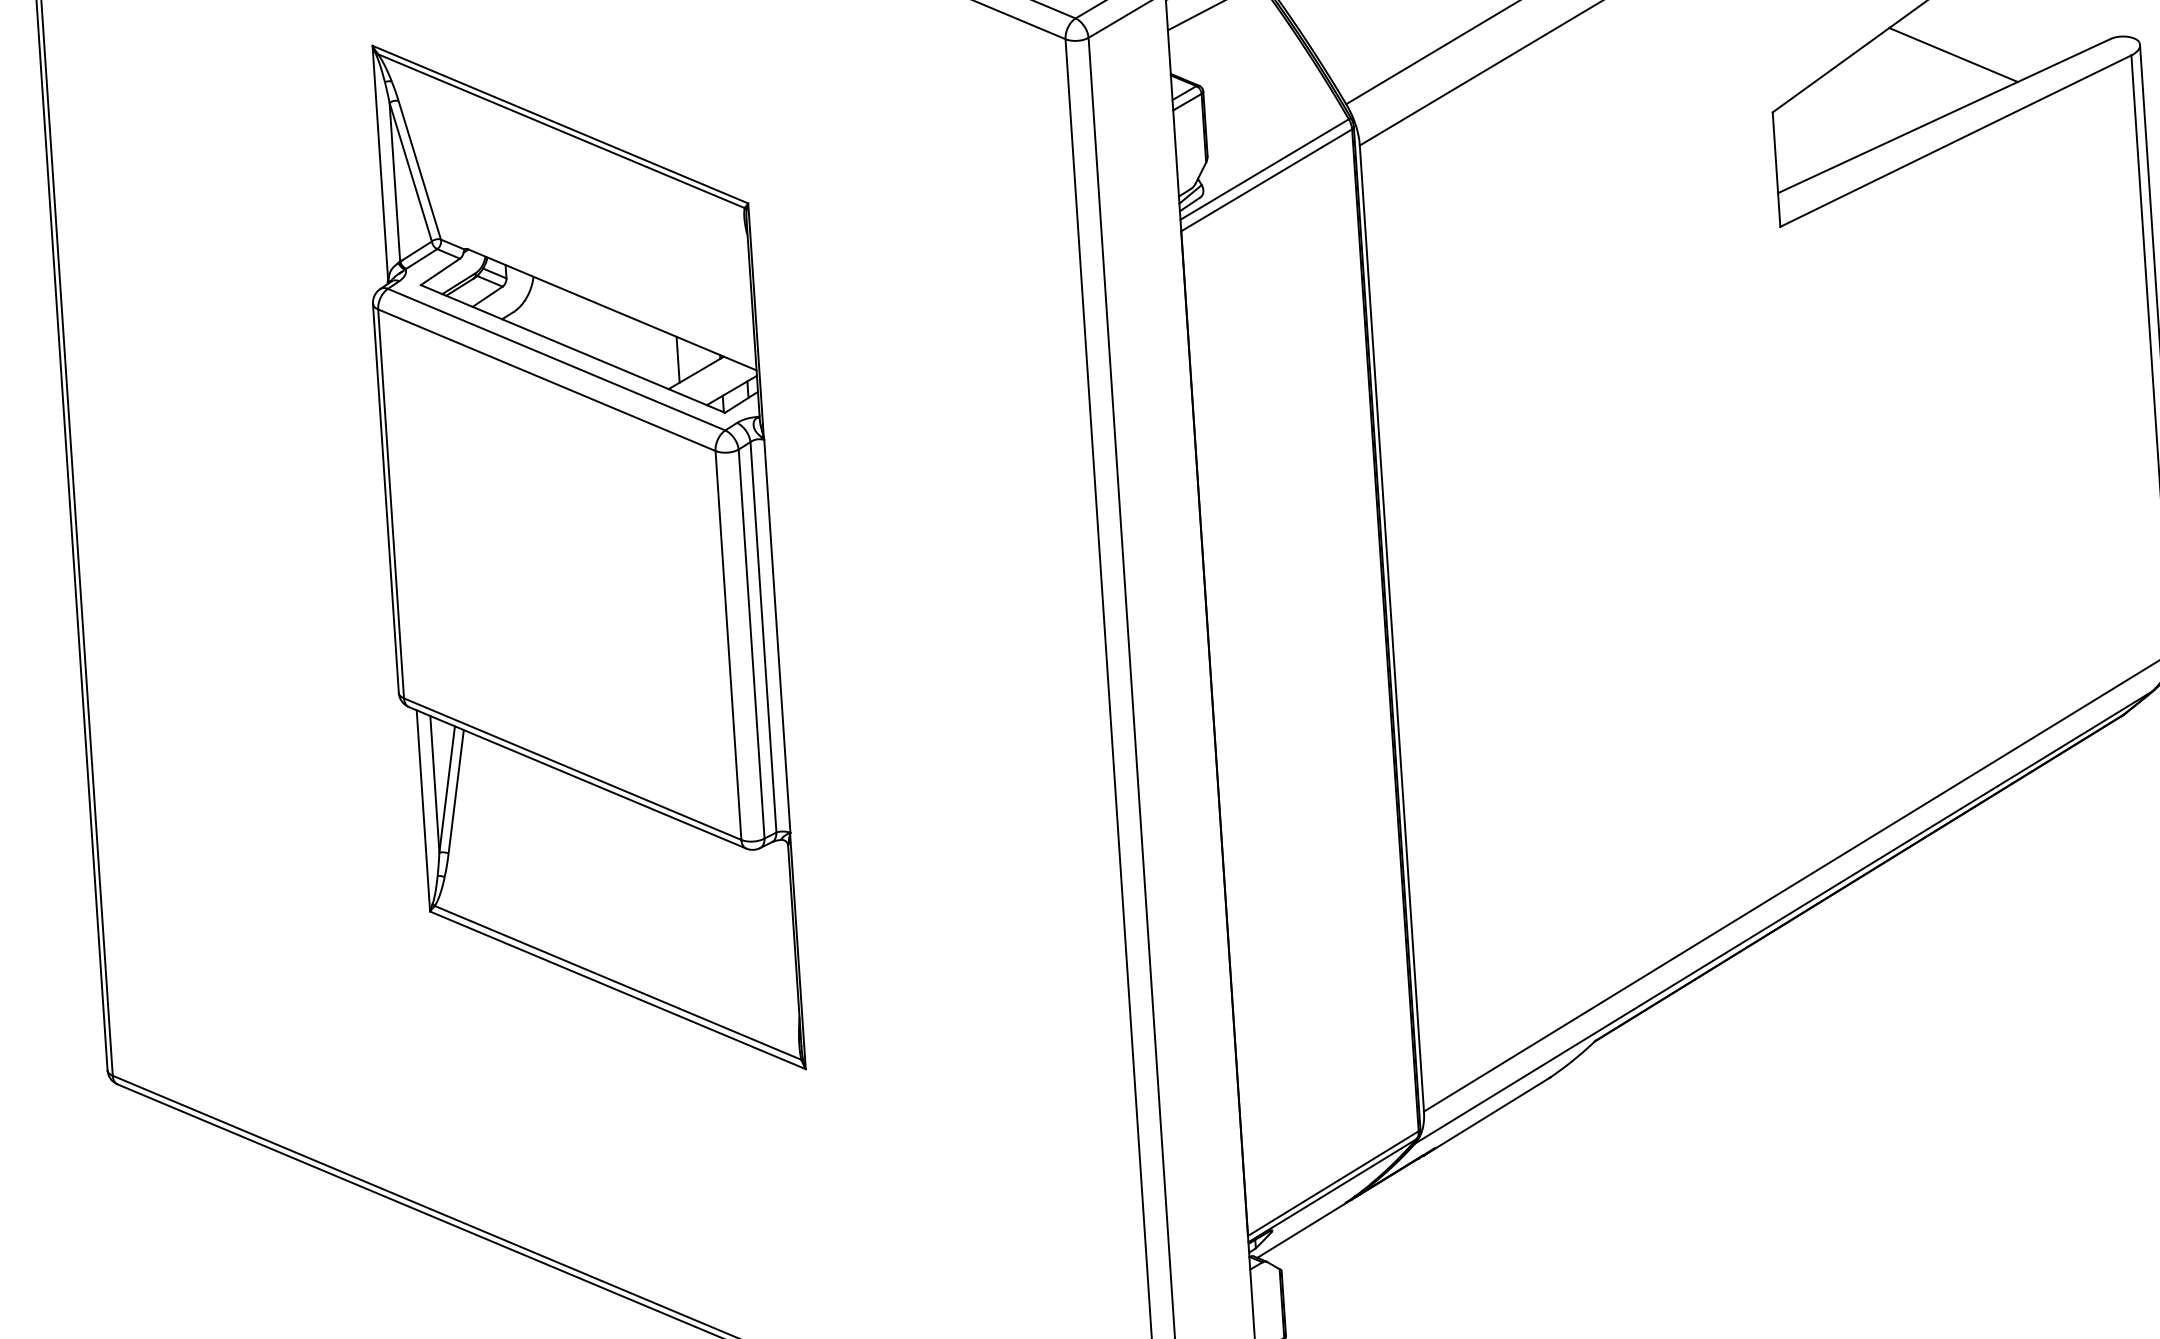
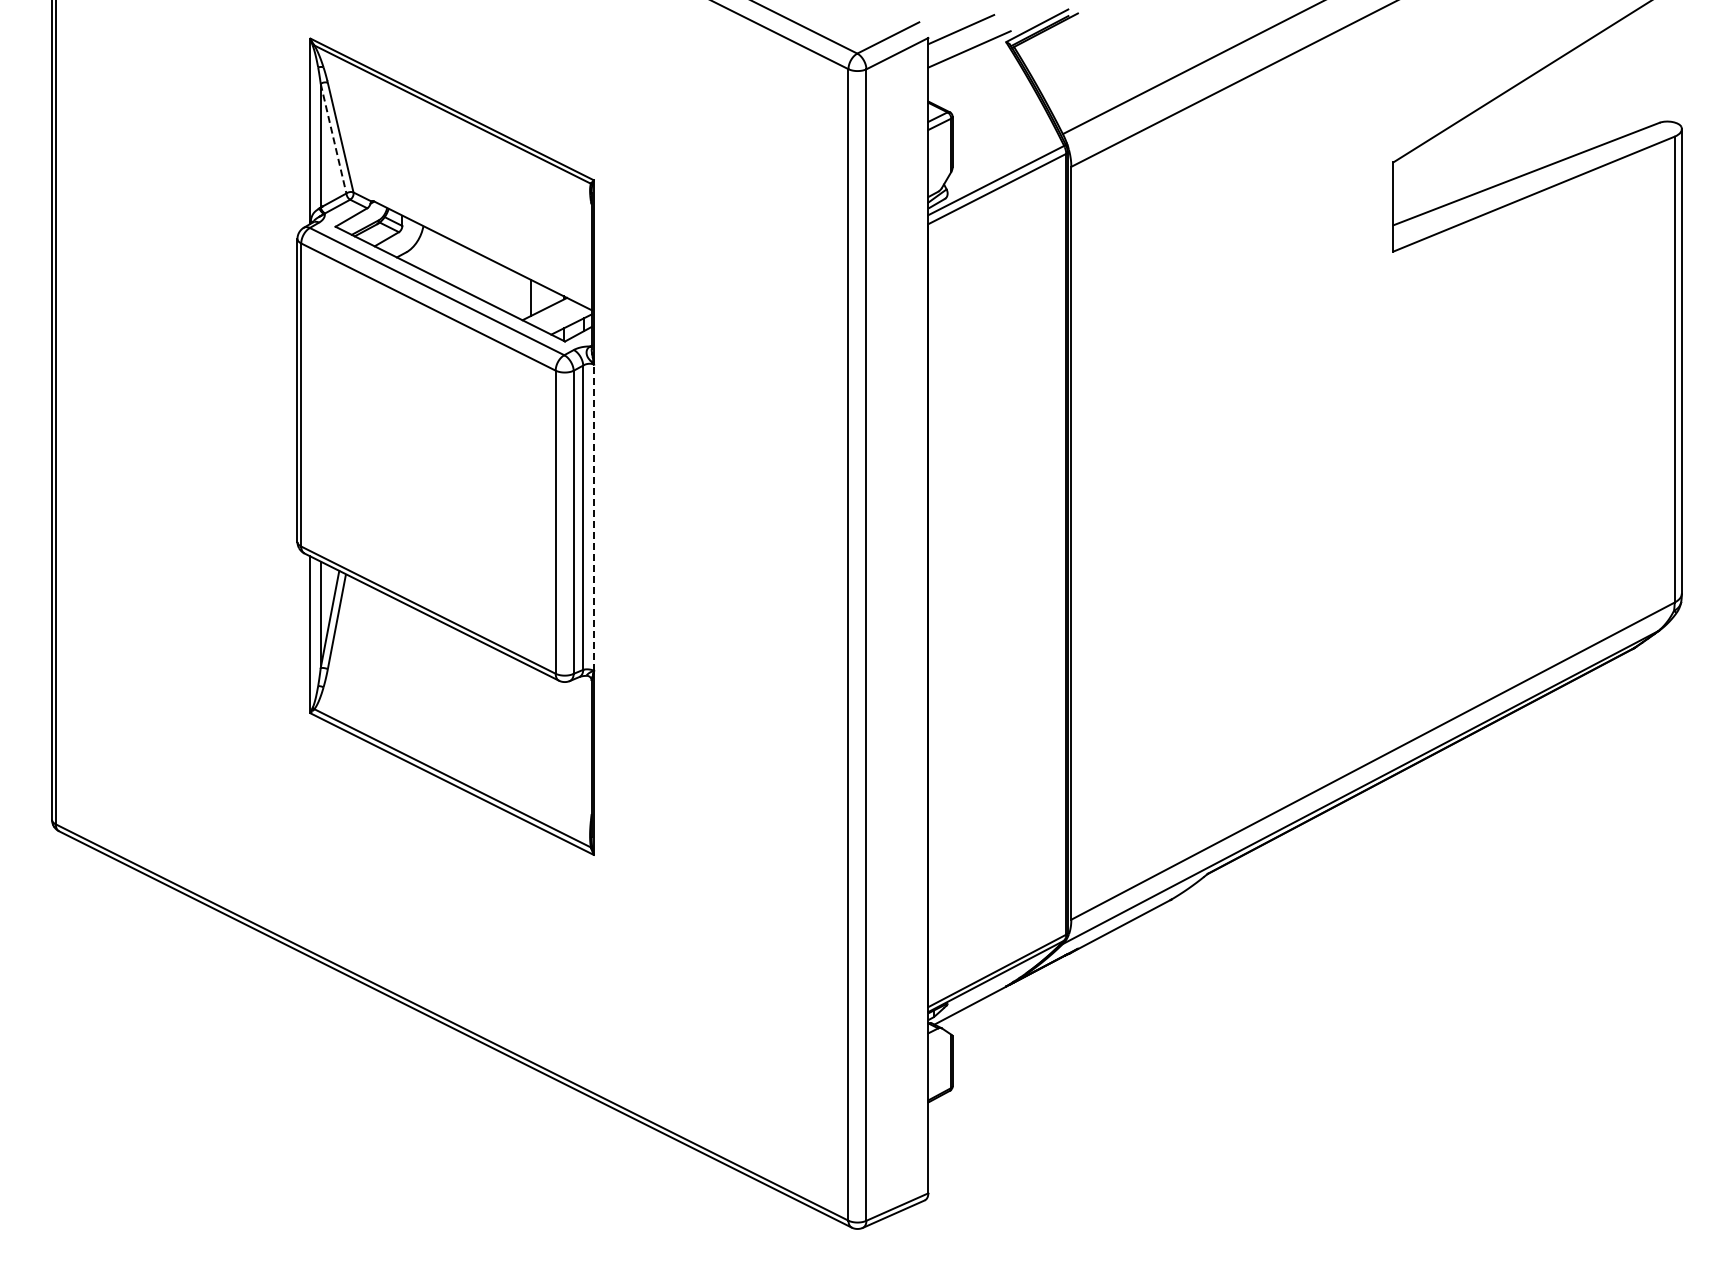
line: (1953, 54) -> (1536, 126), removed
line: (410, 173) -> (333, 139), solid -> dashed
line: (777, 636) -> (594, 517), solid -> dashed

